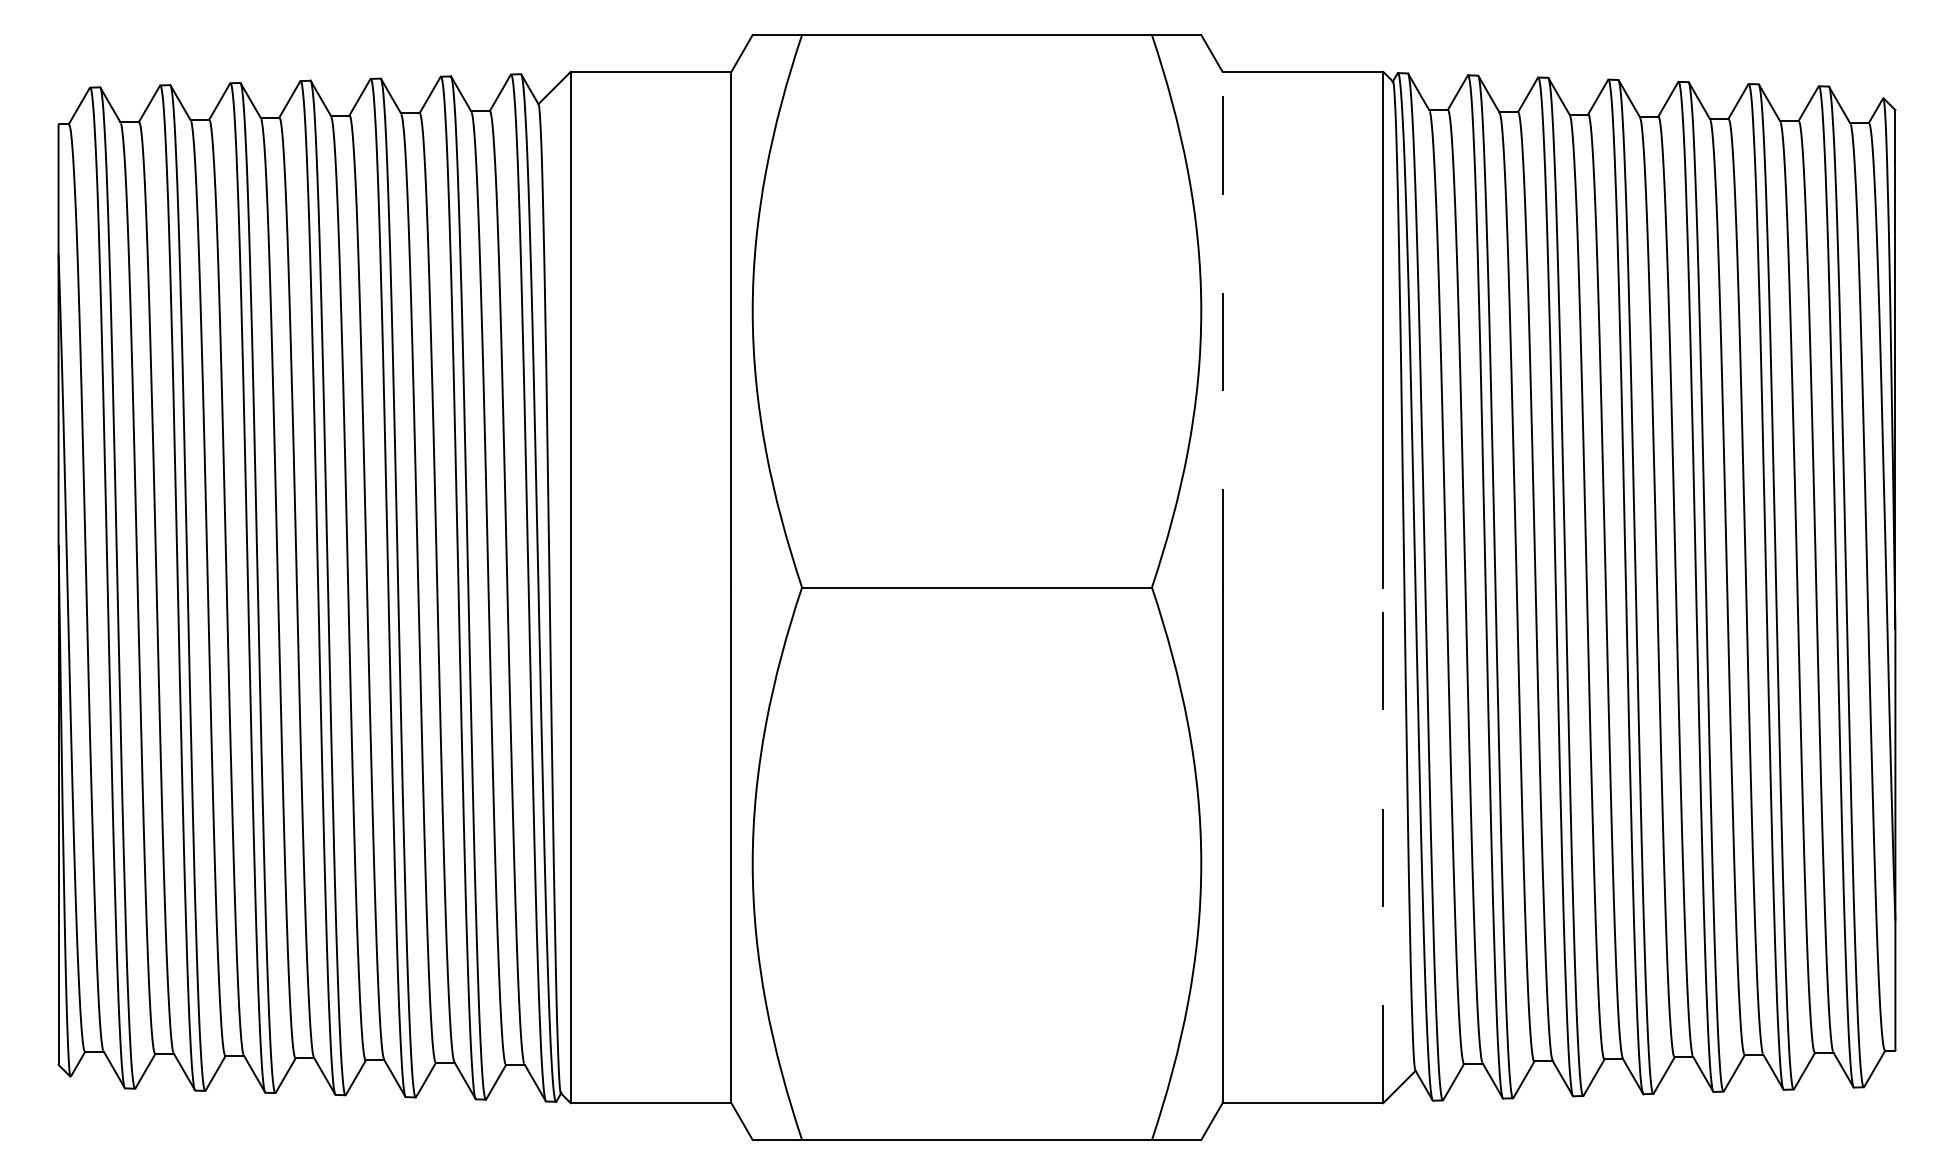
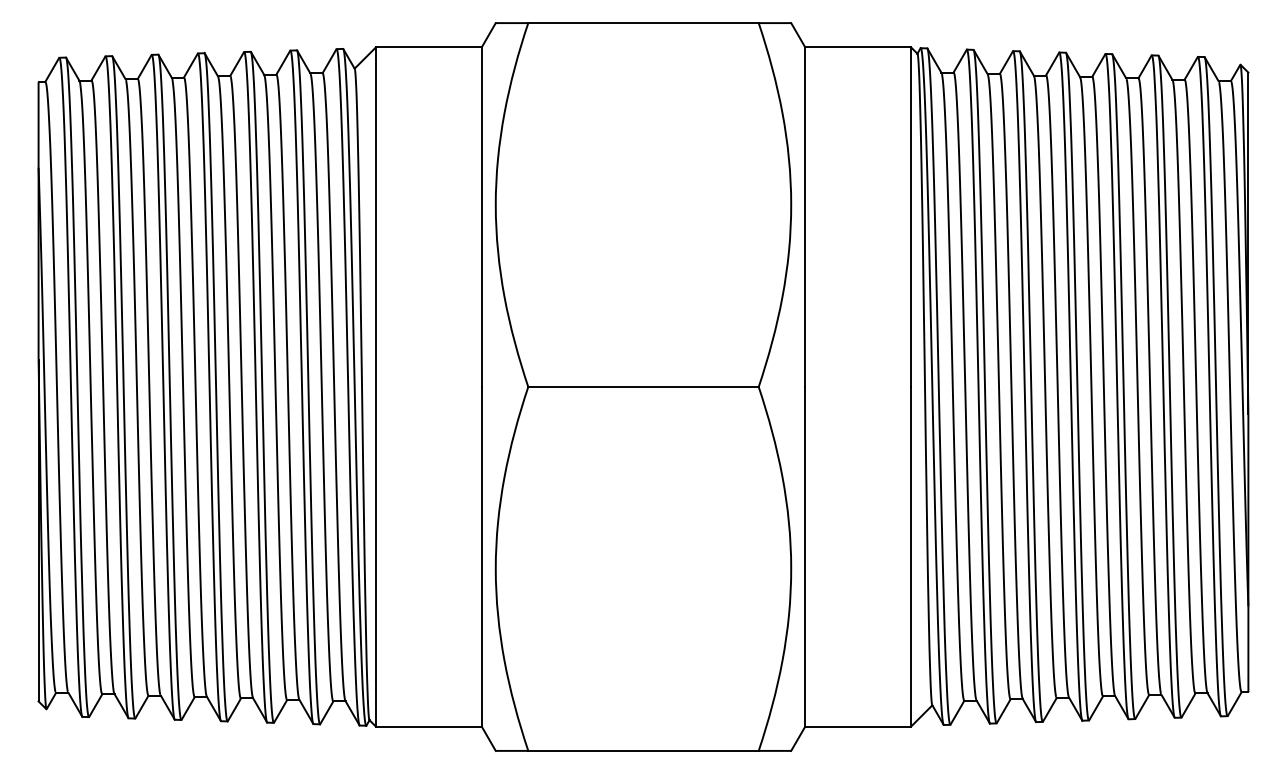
line: (1222, 330) -> (805, 217), dashed -> solid
line: (1383, 844) -> (911, 556), dashed -> solid

